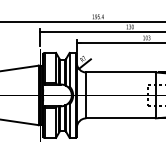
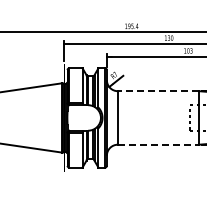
line: (121, 72) -> (158, 91), solid -> dashed
line: (121, 118) -> (158, 144), solid -> dashed

